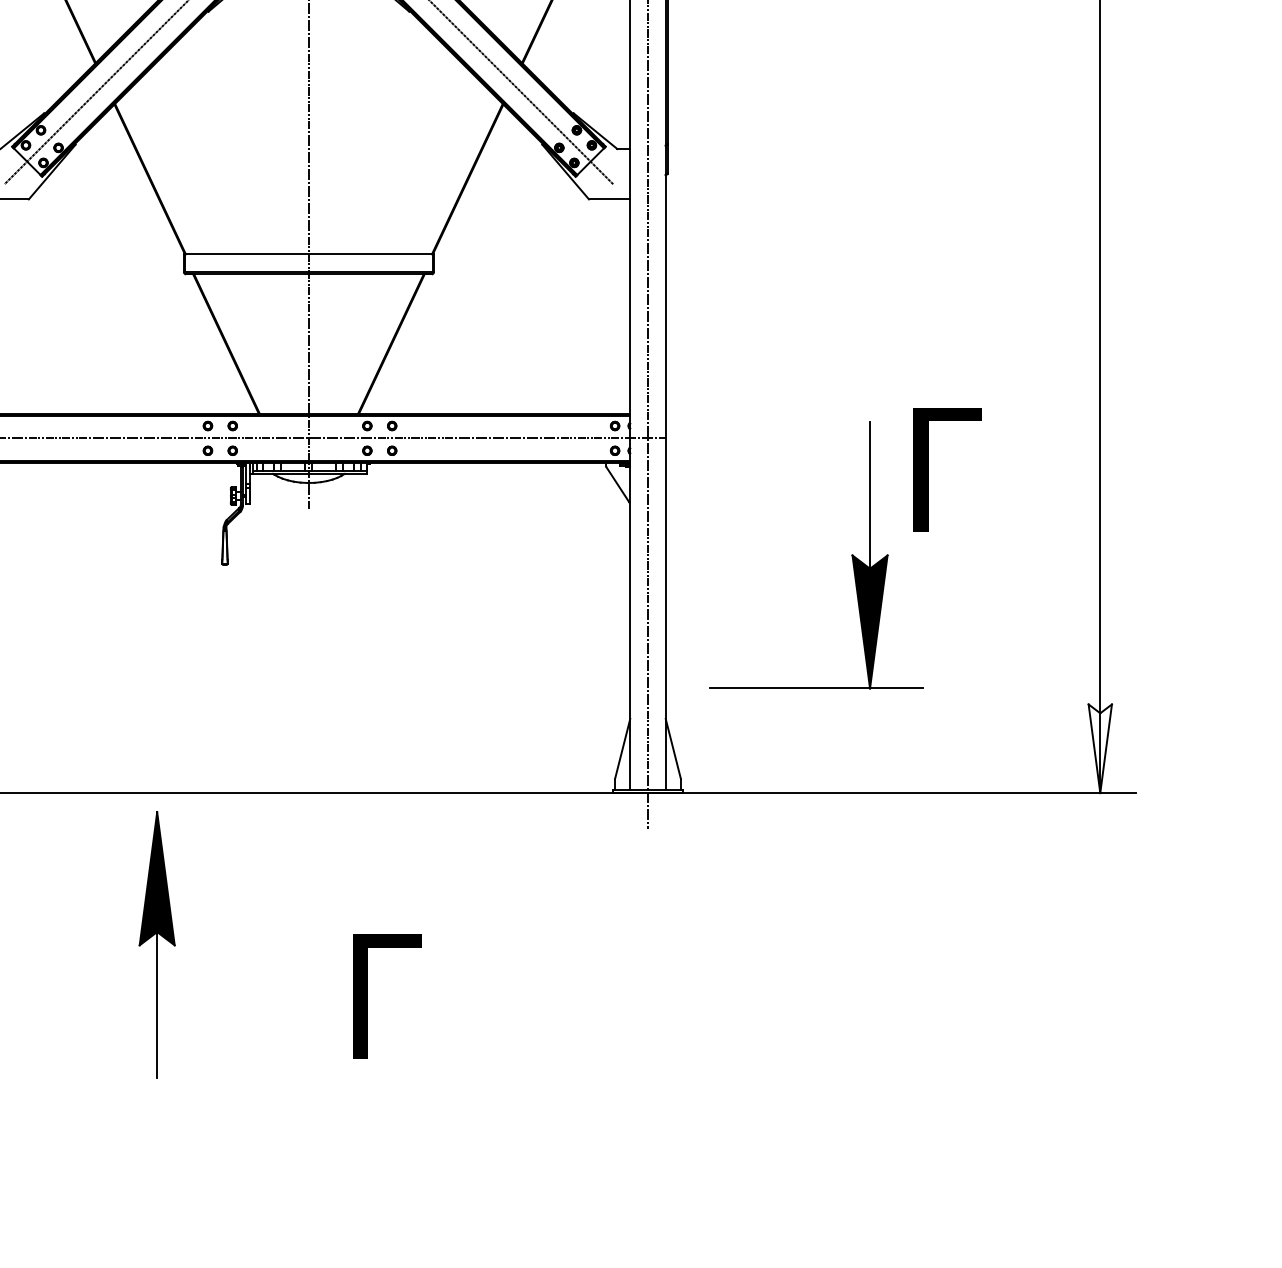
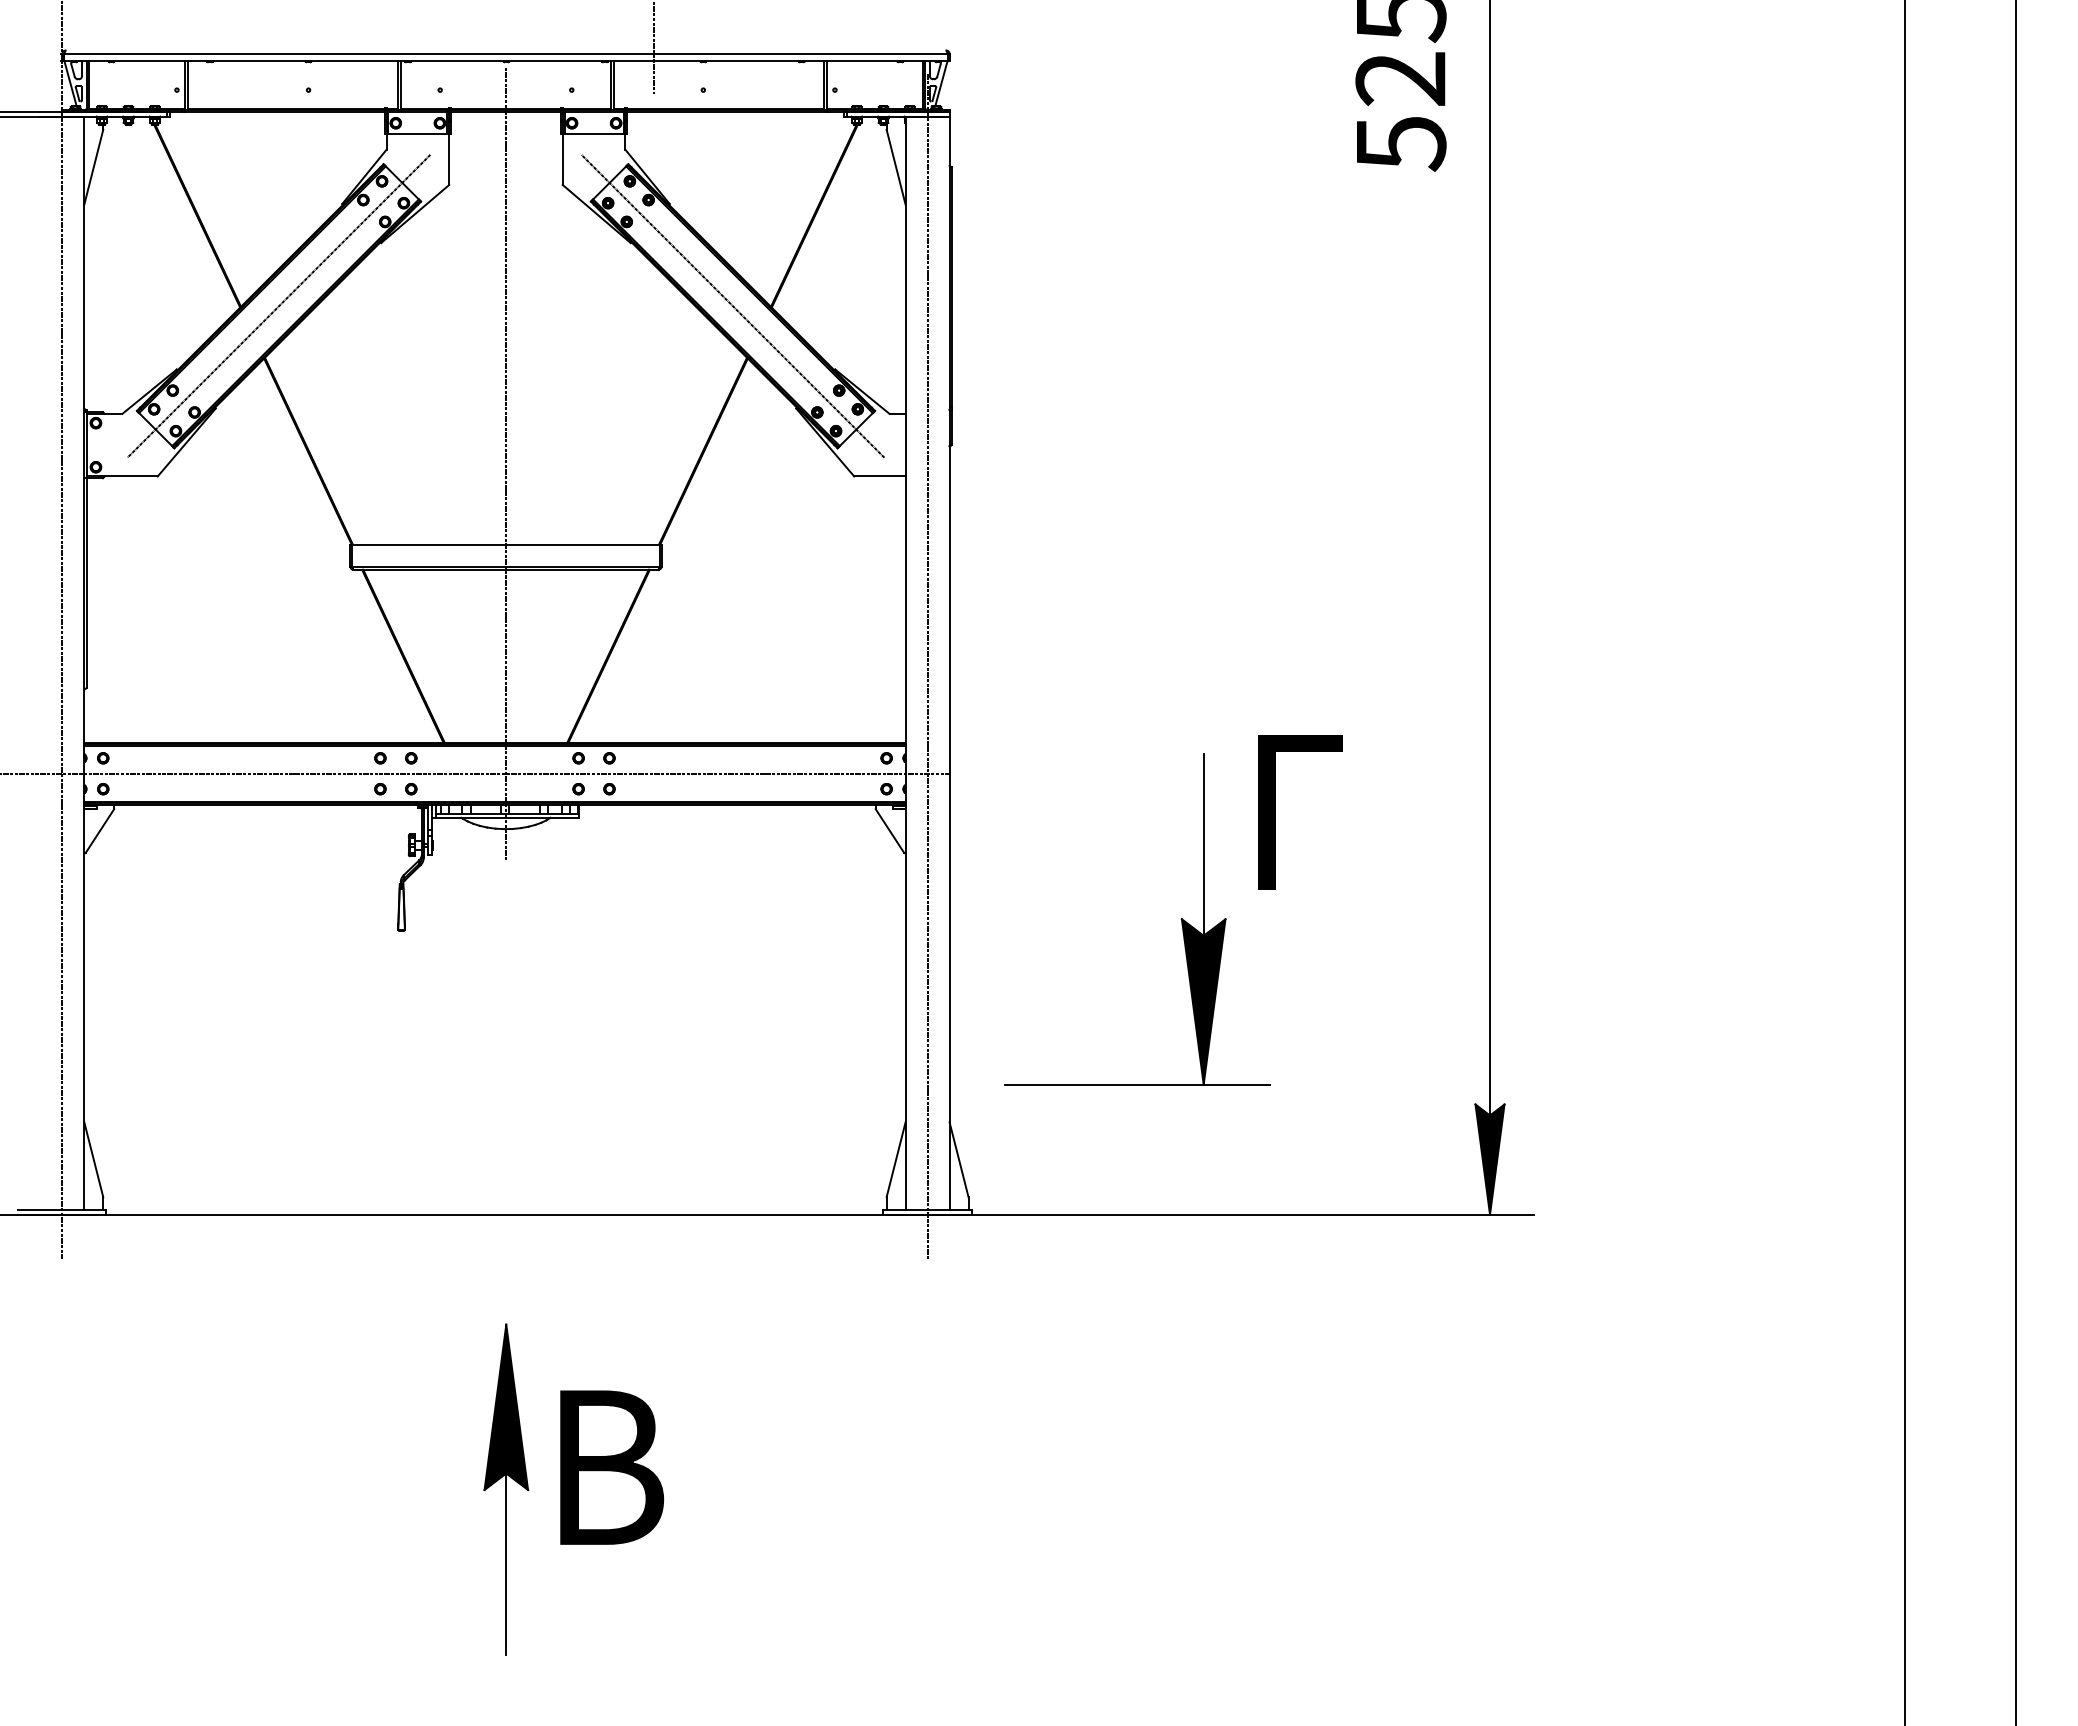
fill: (1099, 748) -> (1489, 1159), added
part: (157, 944) -> (506, 1489), moved
text: (394, 996) -> (612, 1467), Г -> В

